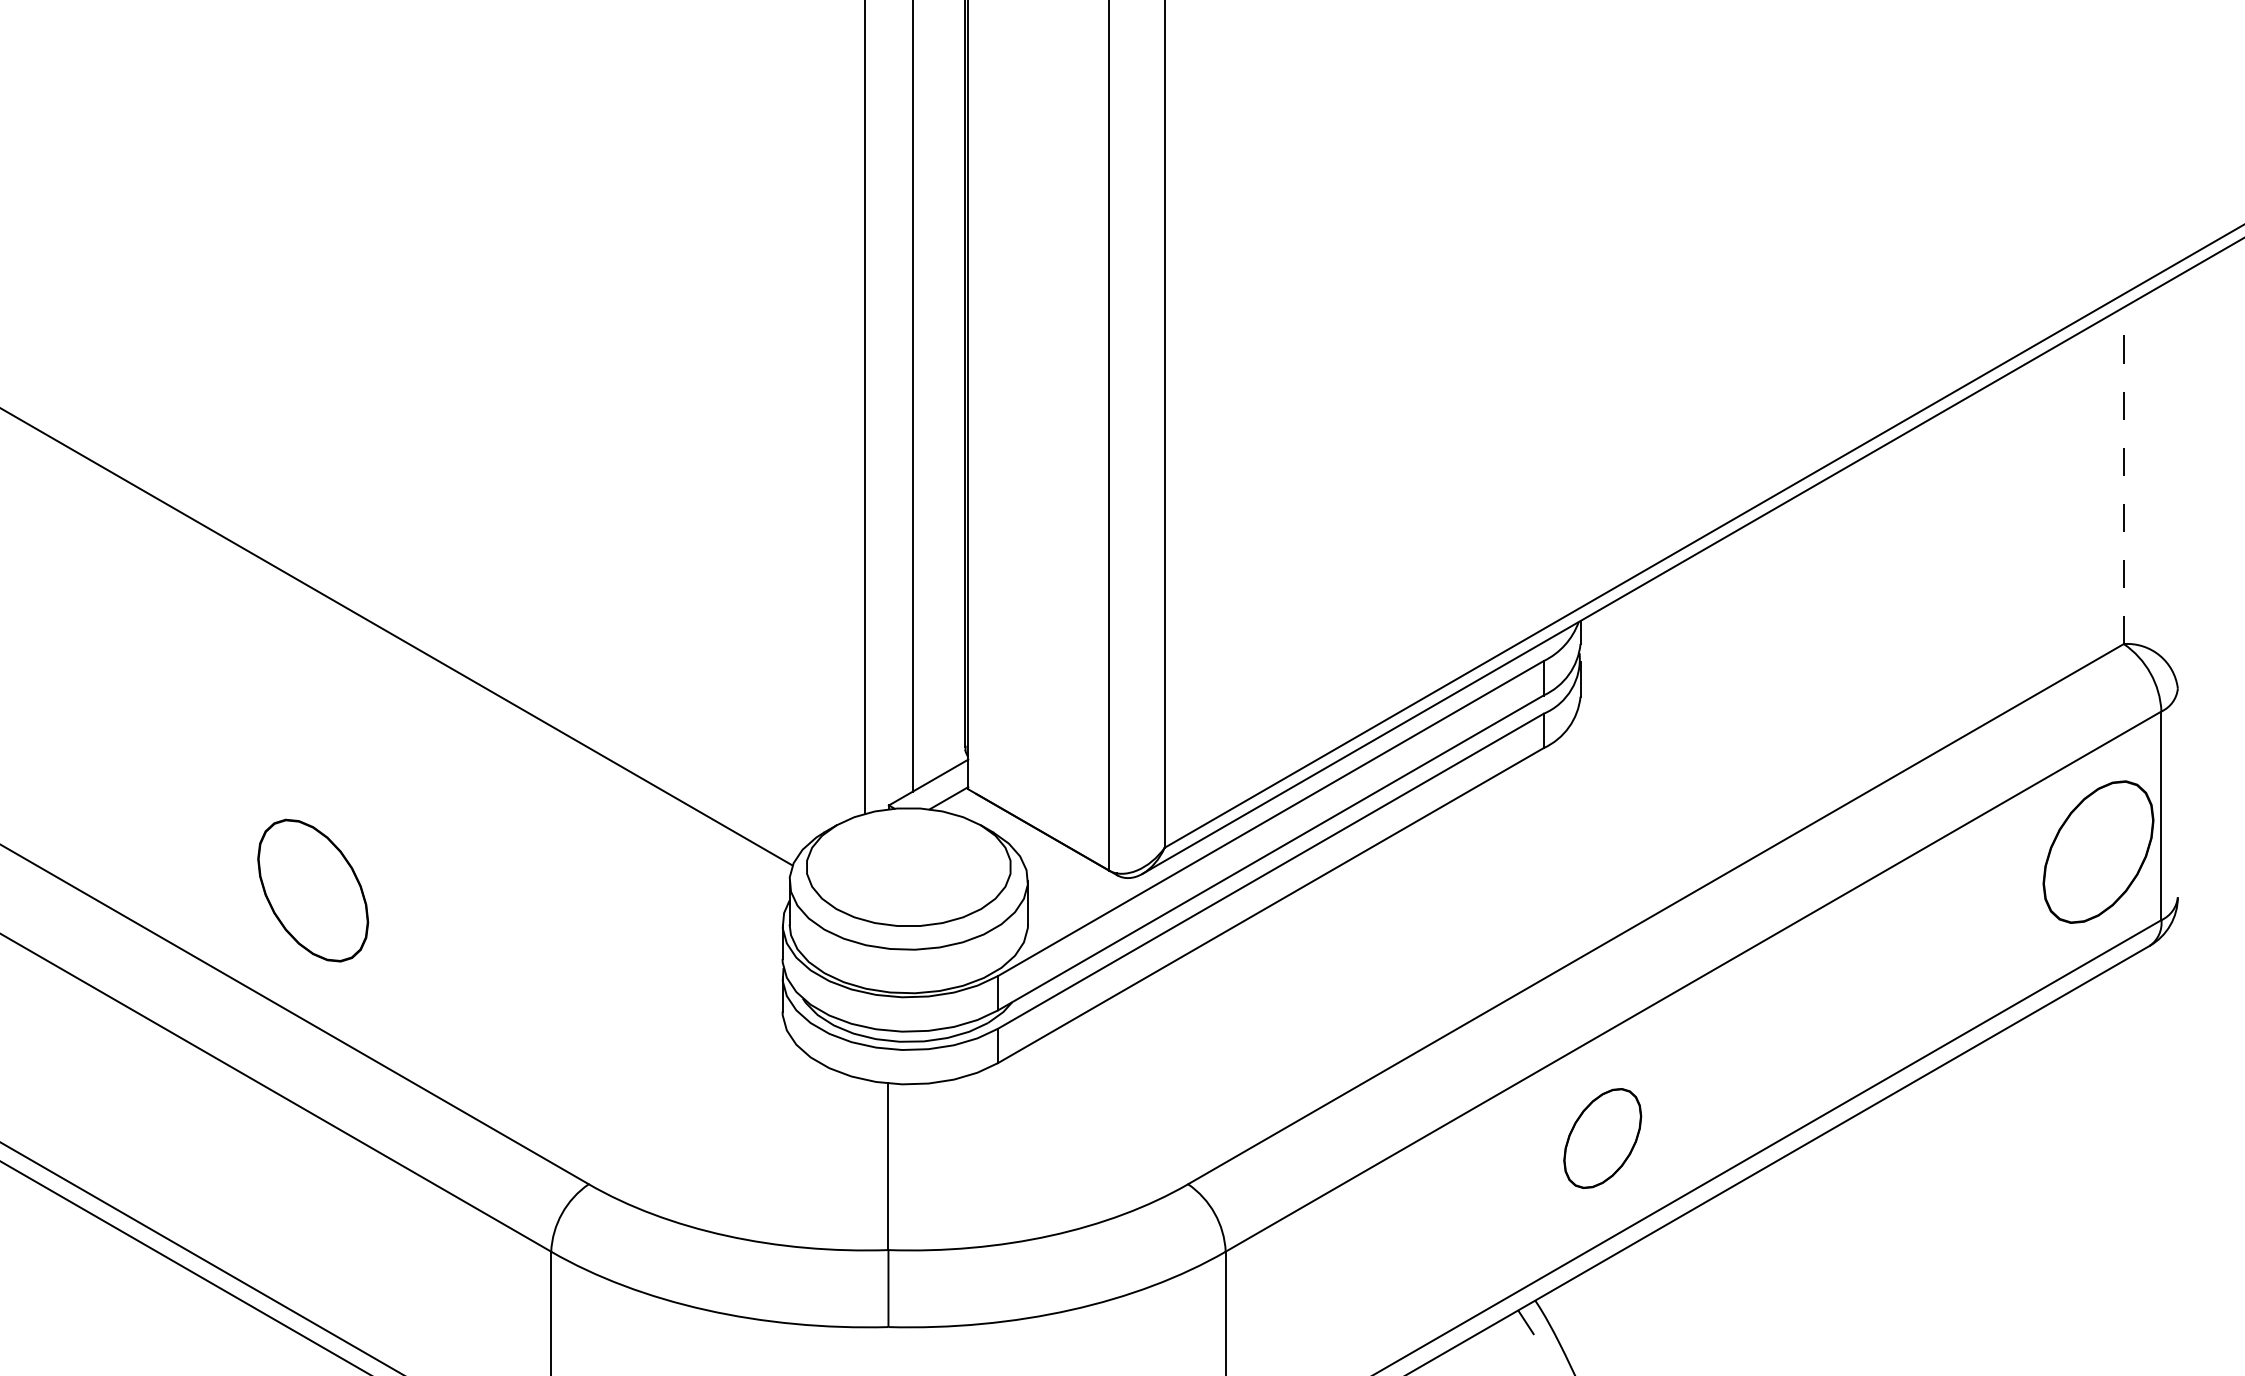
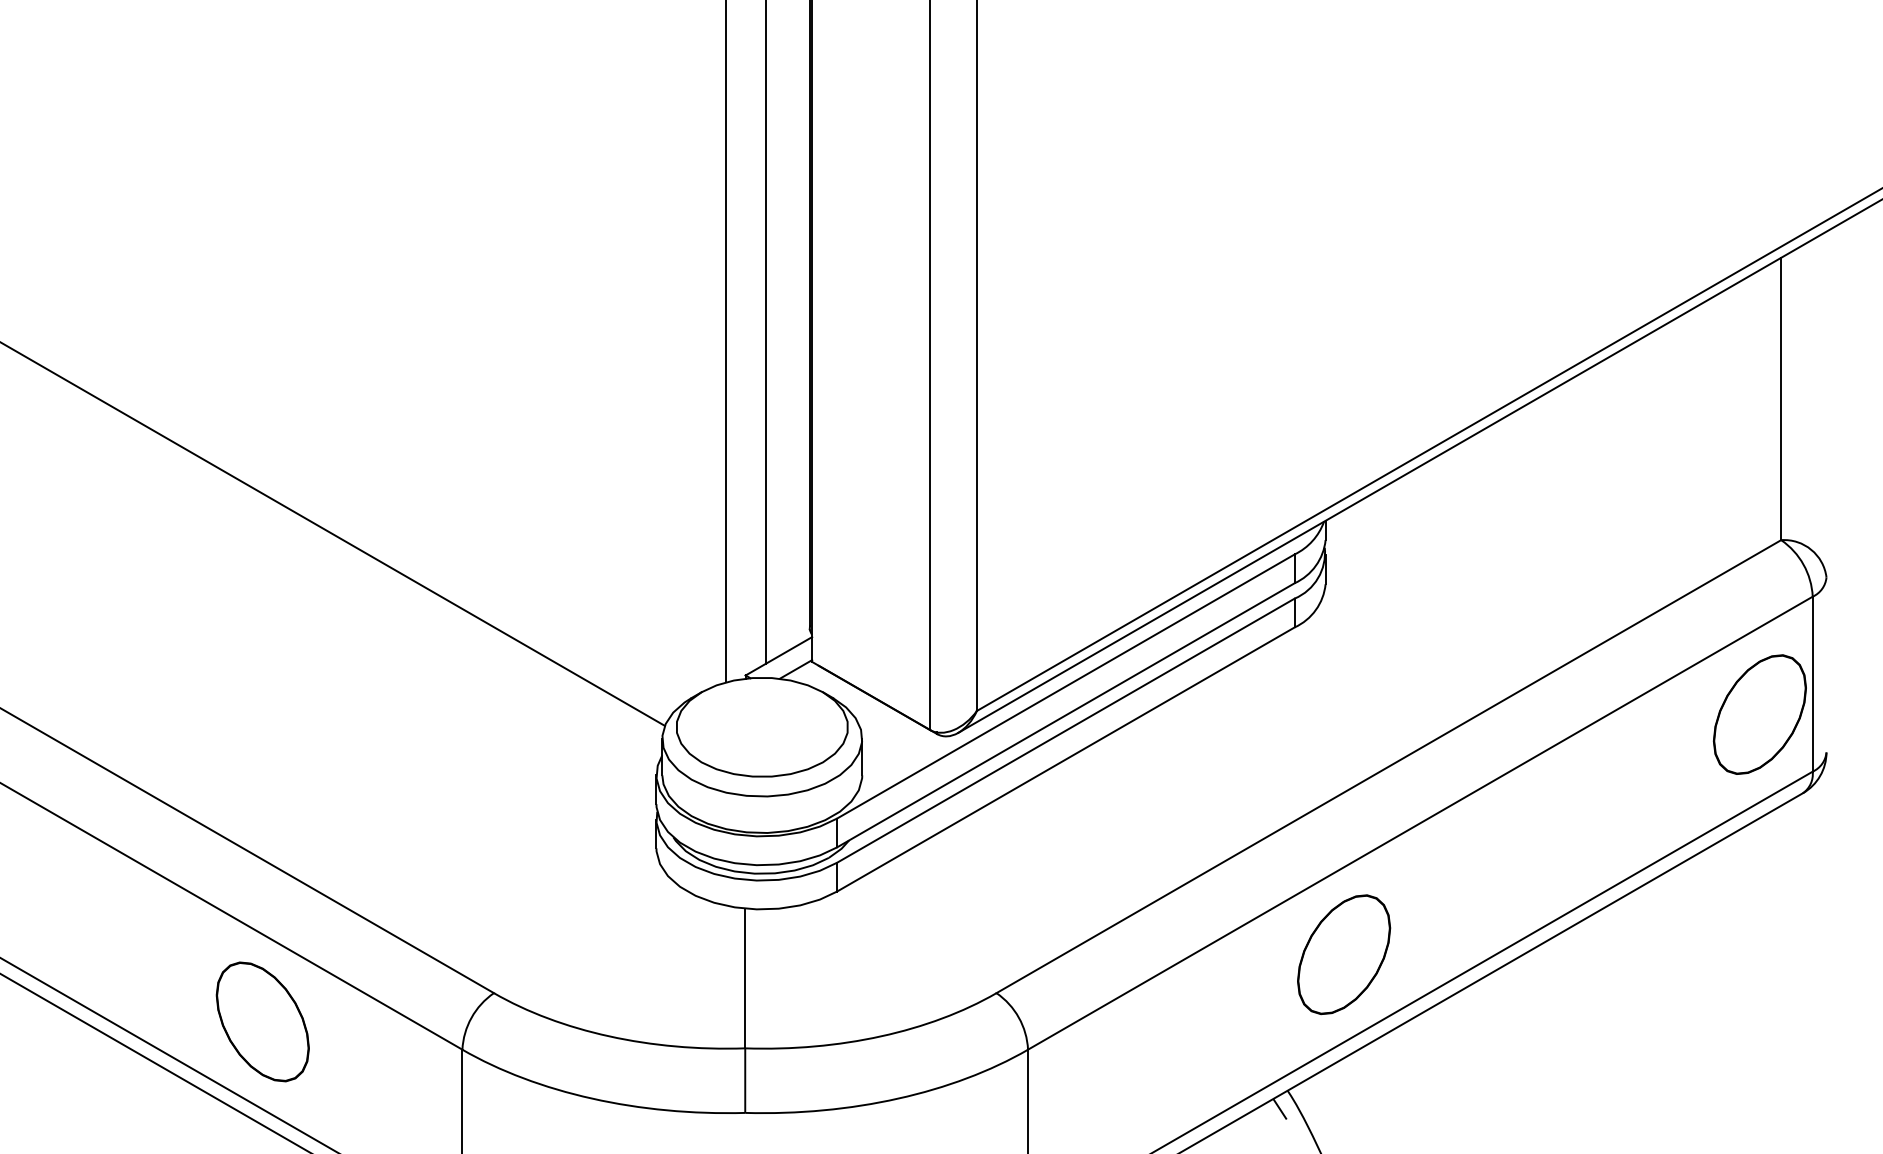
line: (2124, 475) -> (1781, 398), dashed -> solid
part: (312, 890) -> (262, 1021), moved
part: (1603, 1138) -> (1344, 954), size x1.43

